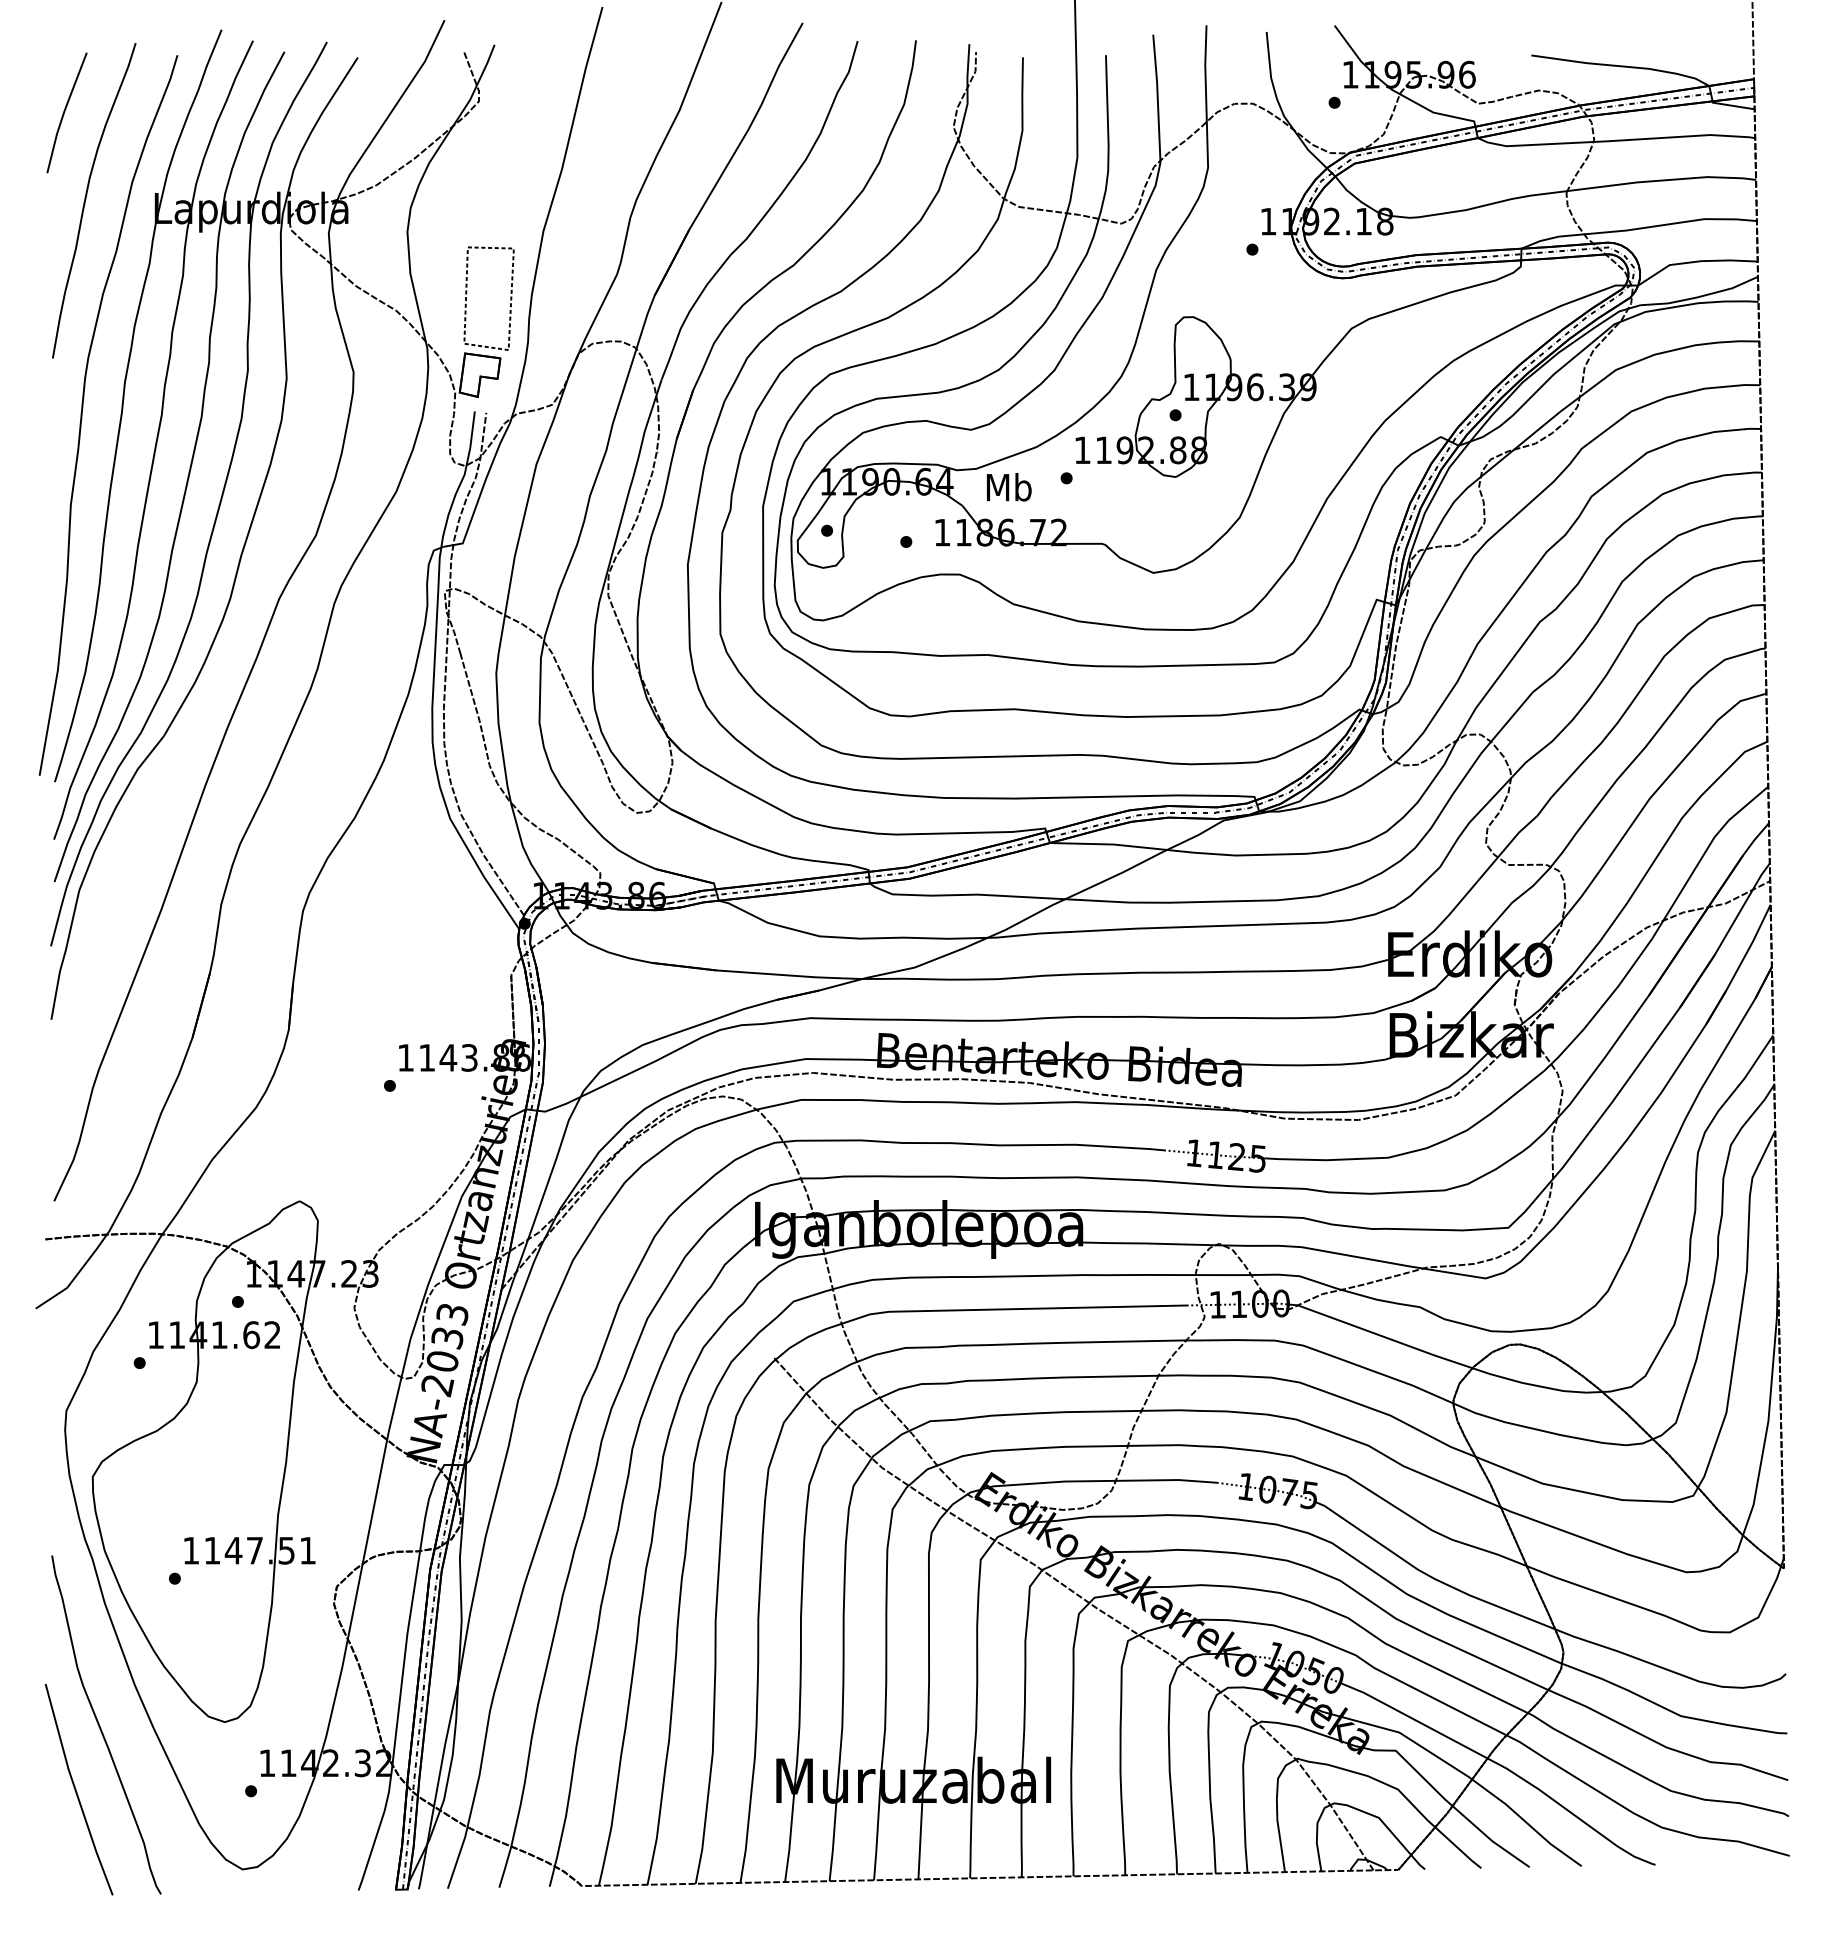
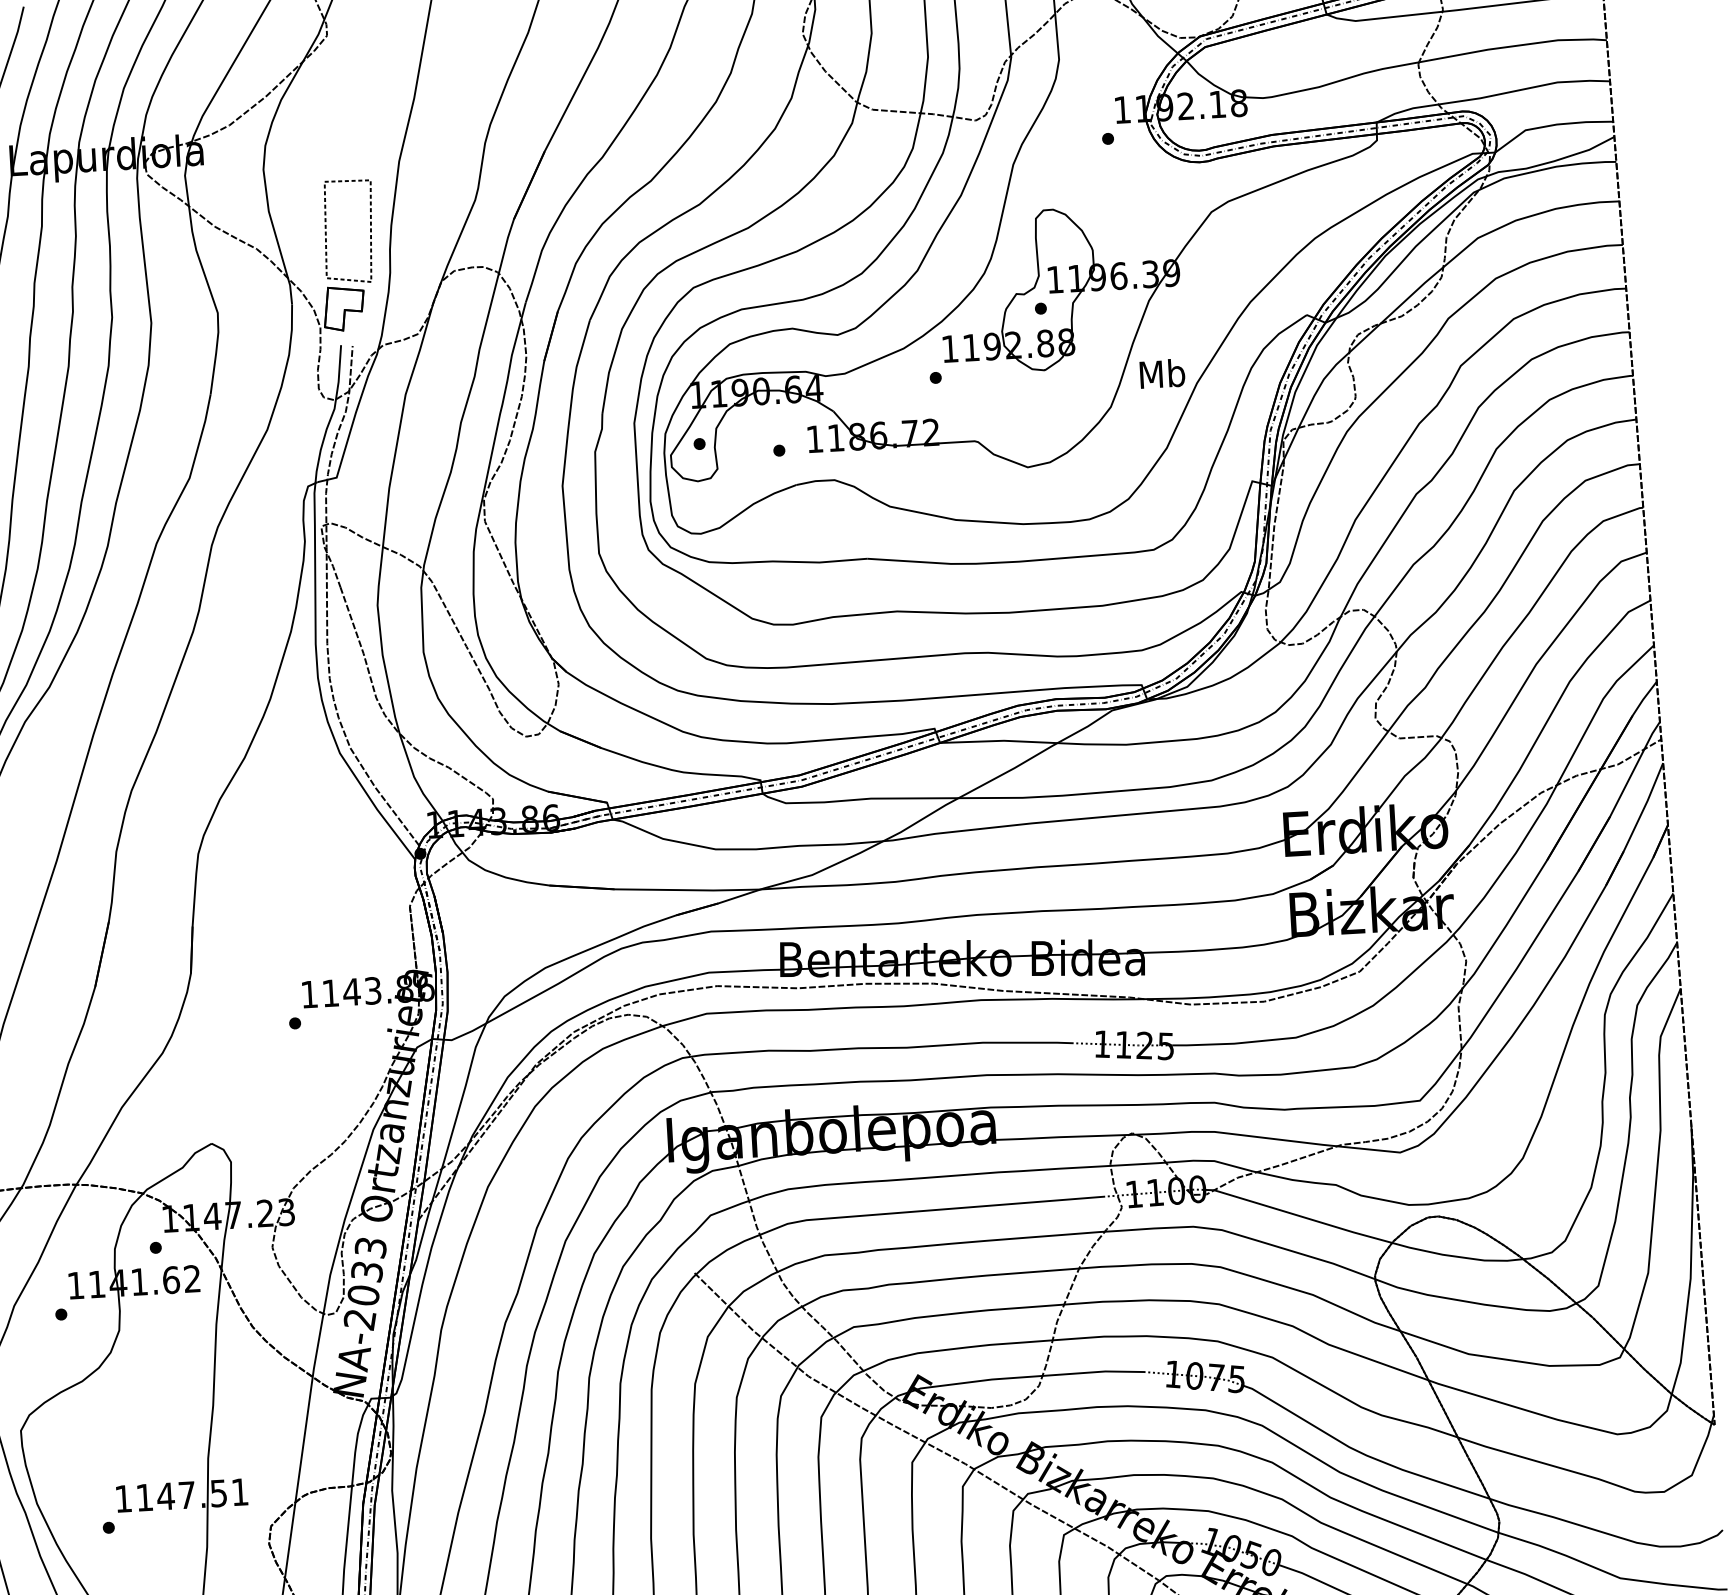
text: (1009, 487) -> (1162, 373), moved

